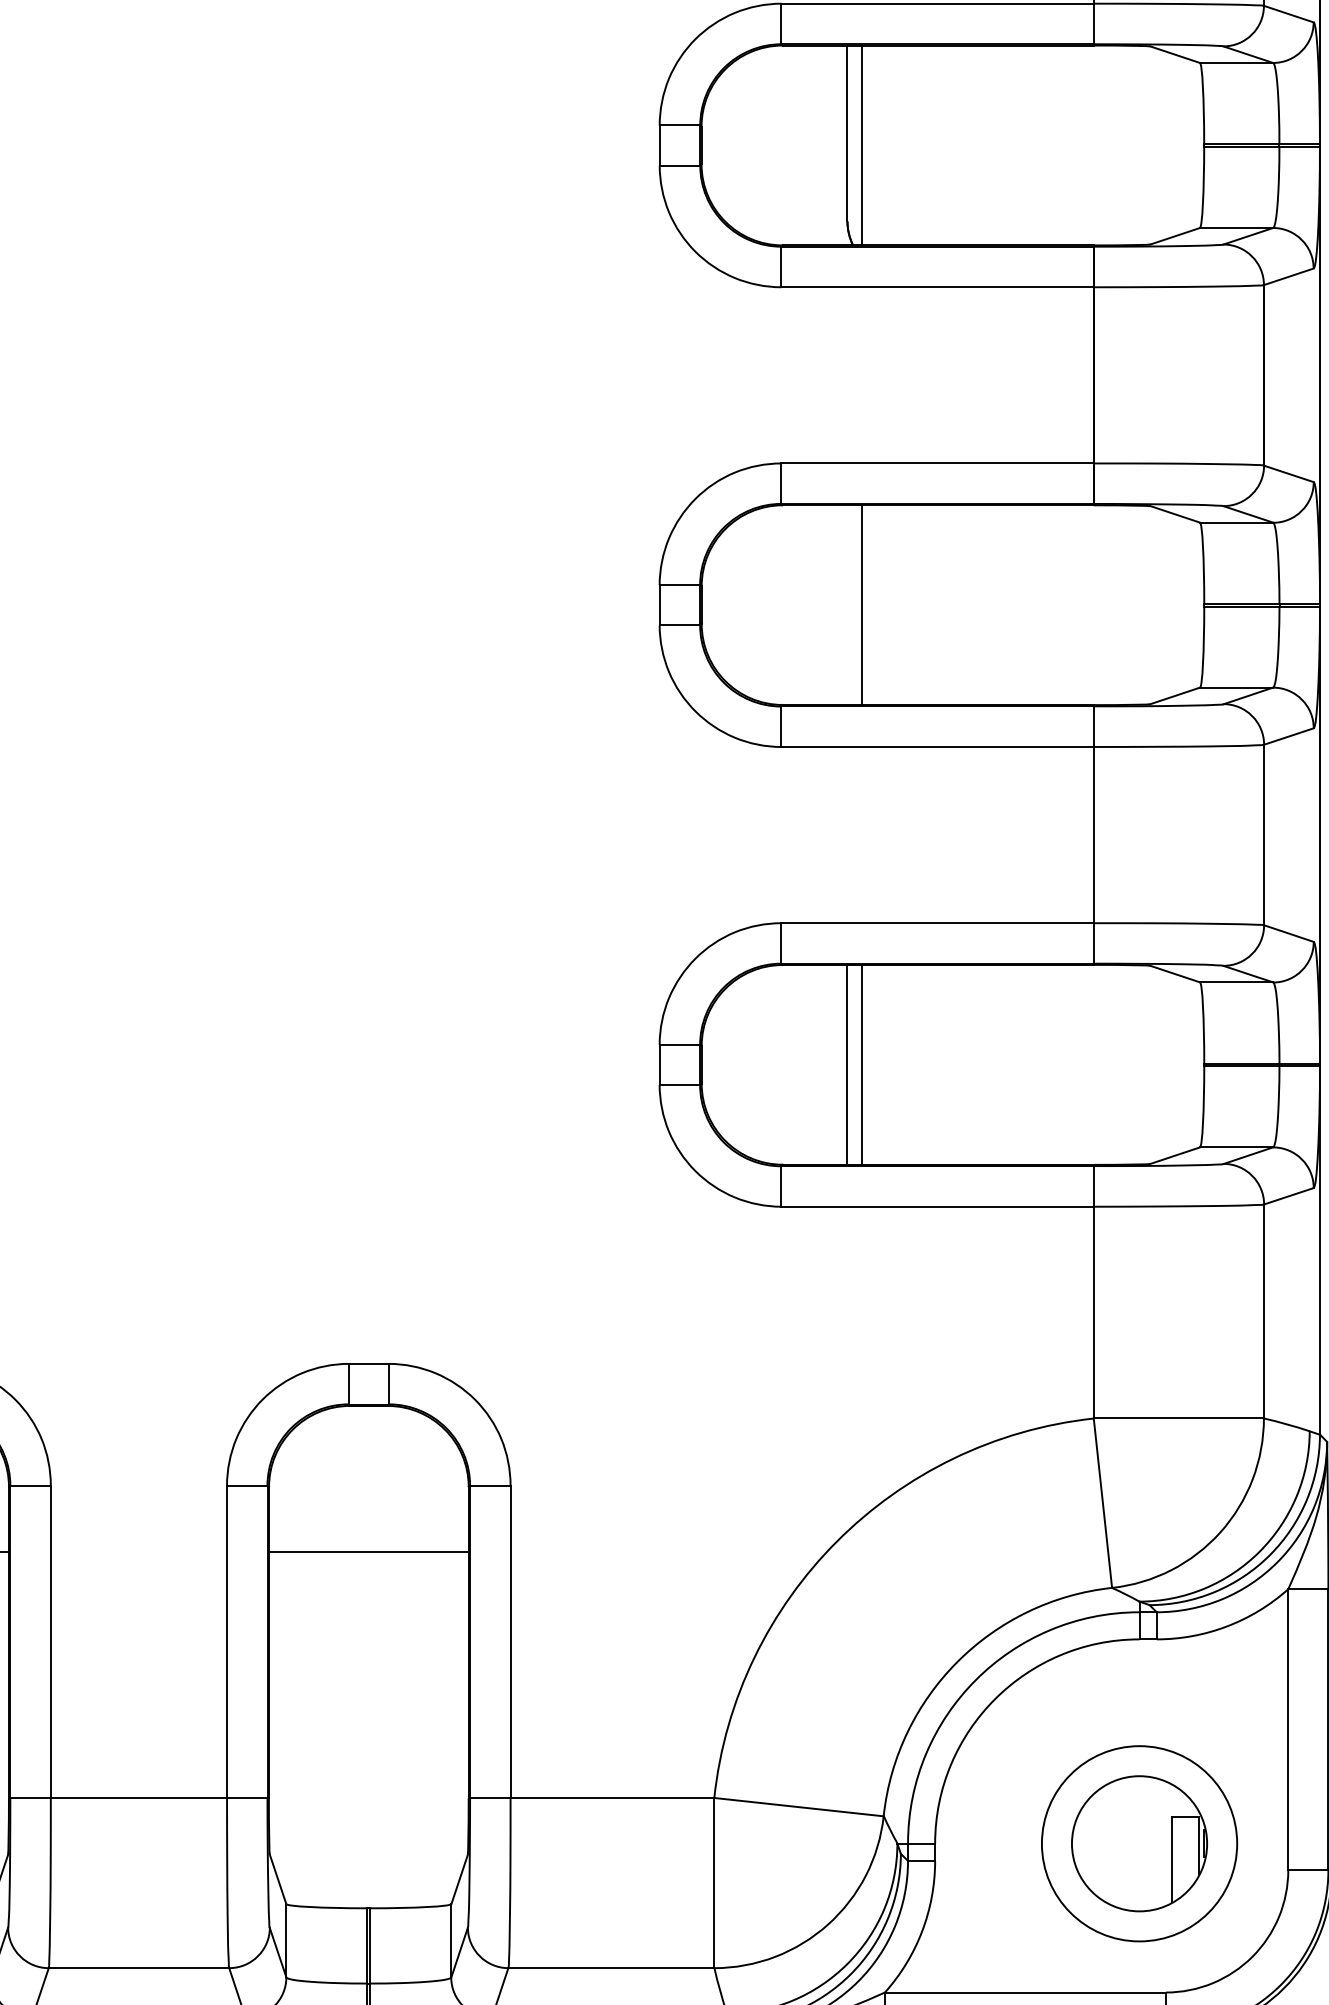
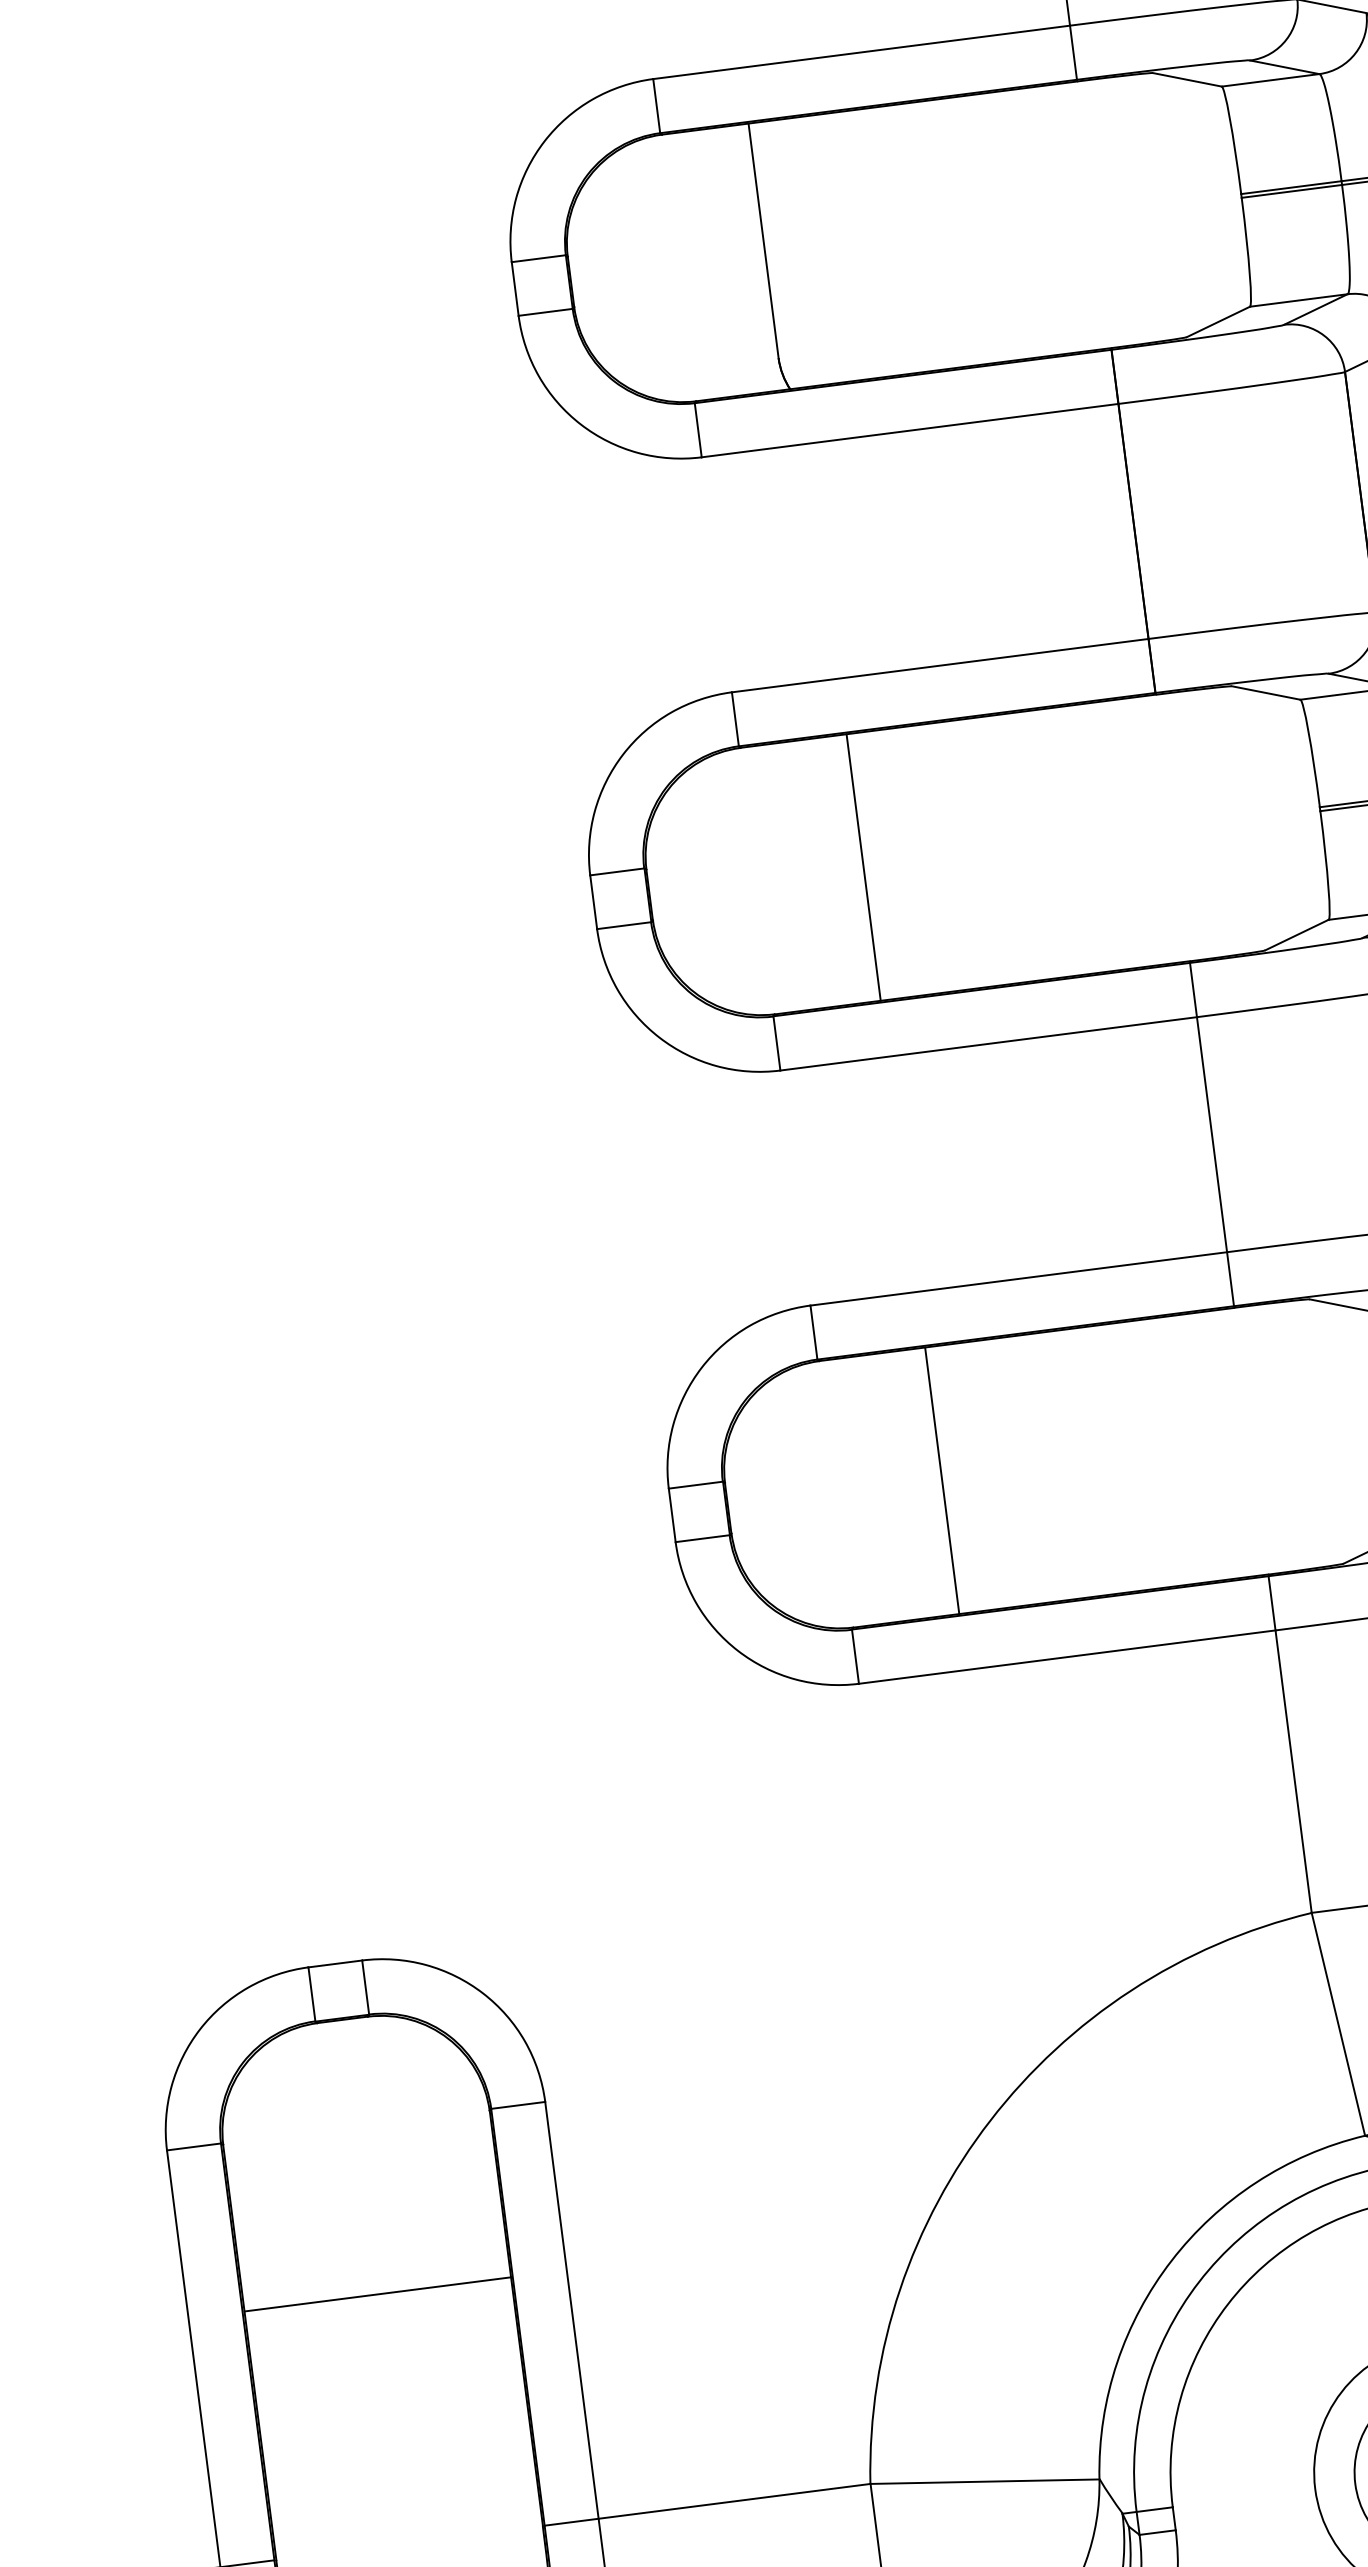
line: (862, 145) -> (785, 254), removed
line: (847, 1064) -> (922, 1482), removed
line: (368, 1551) -> (377, 2294), moved

